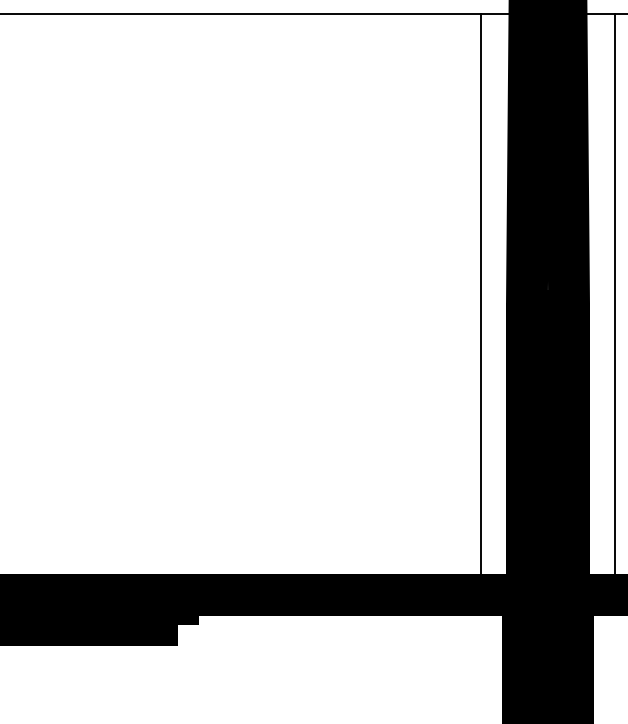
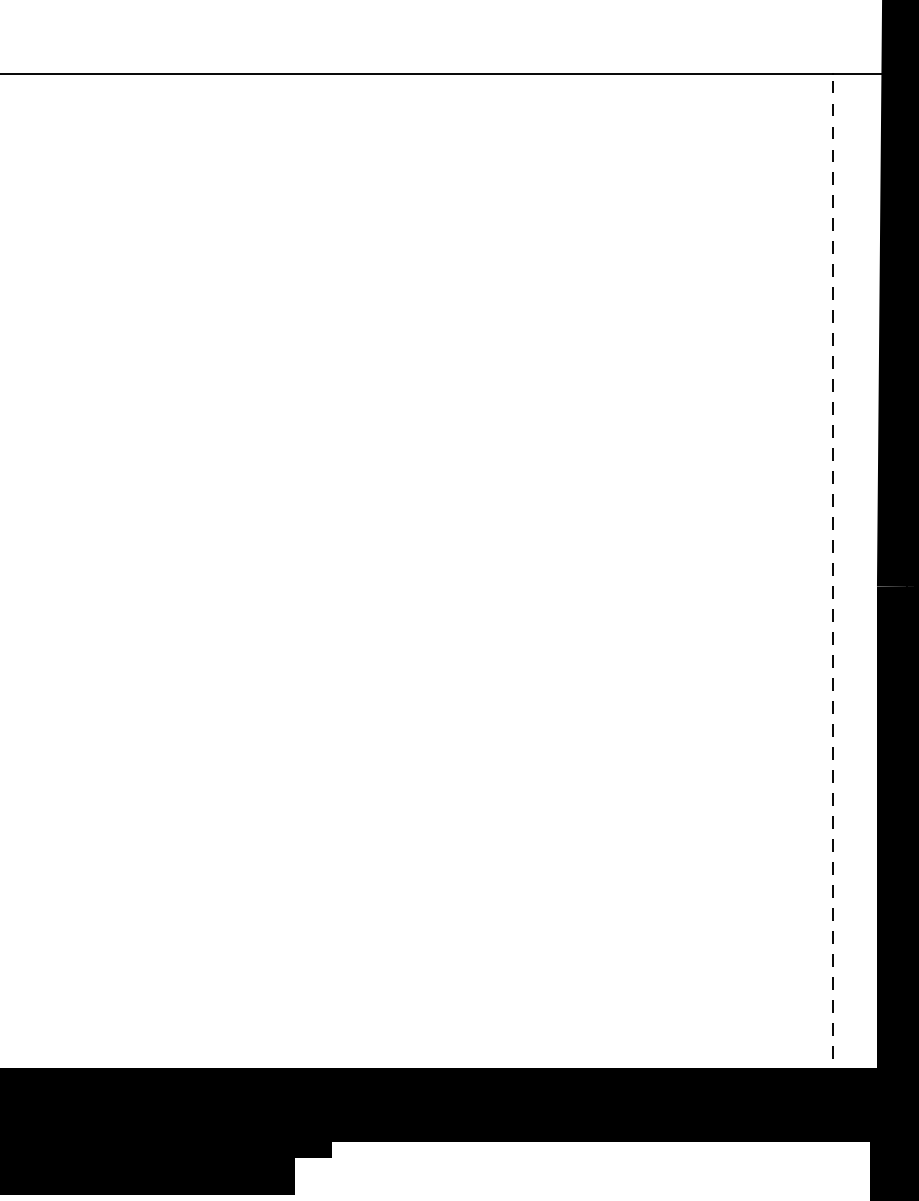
line: (481, 304) -> (833, 588), solid -> dashed

